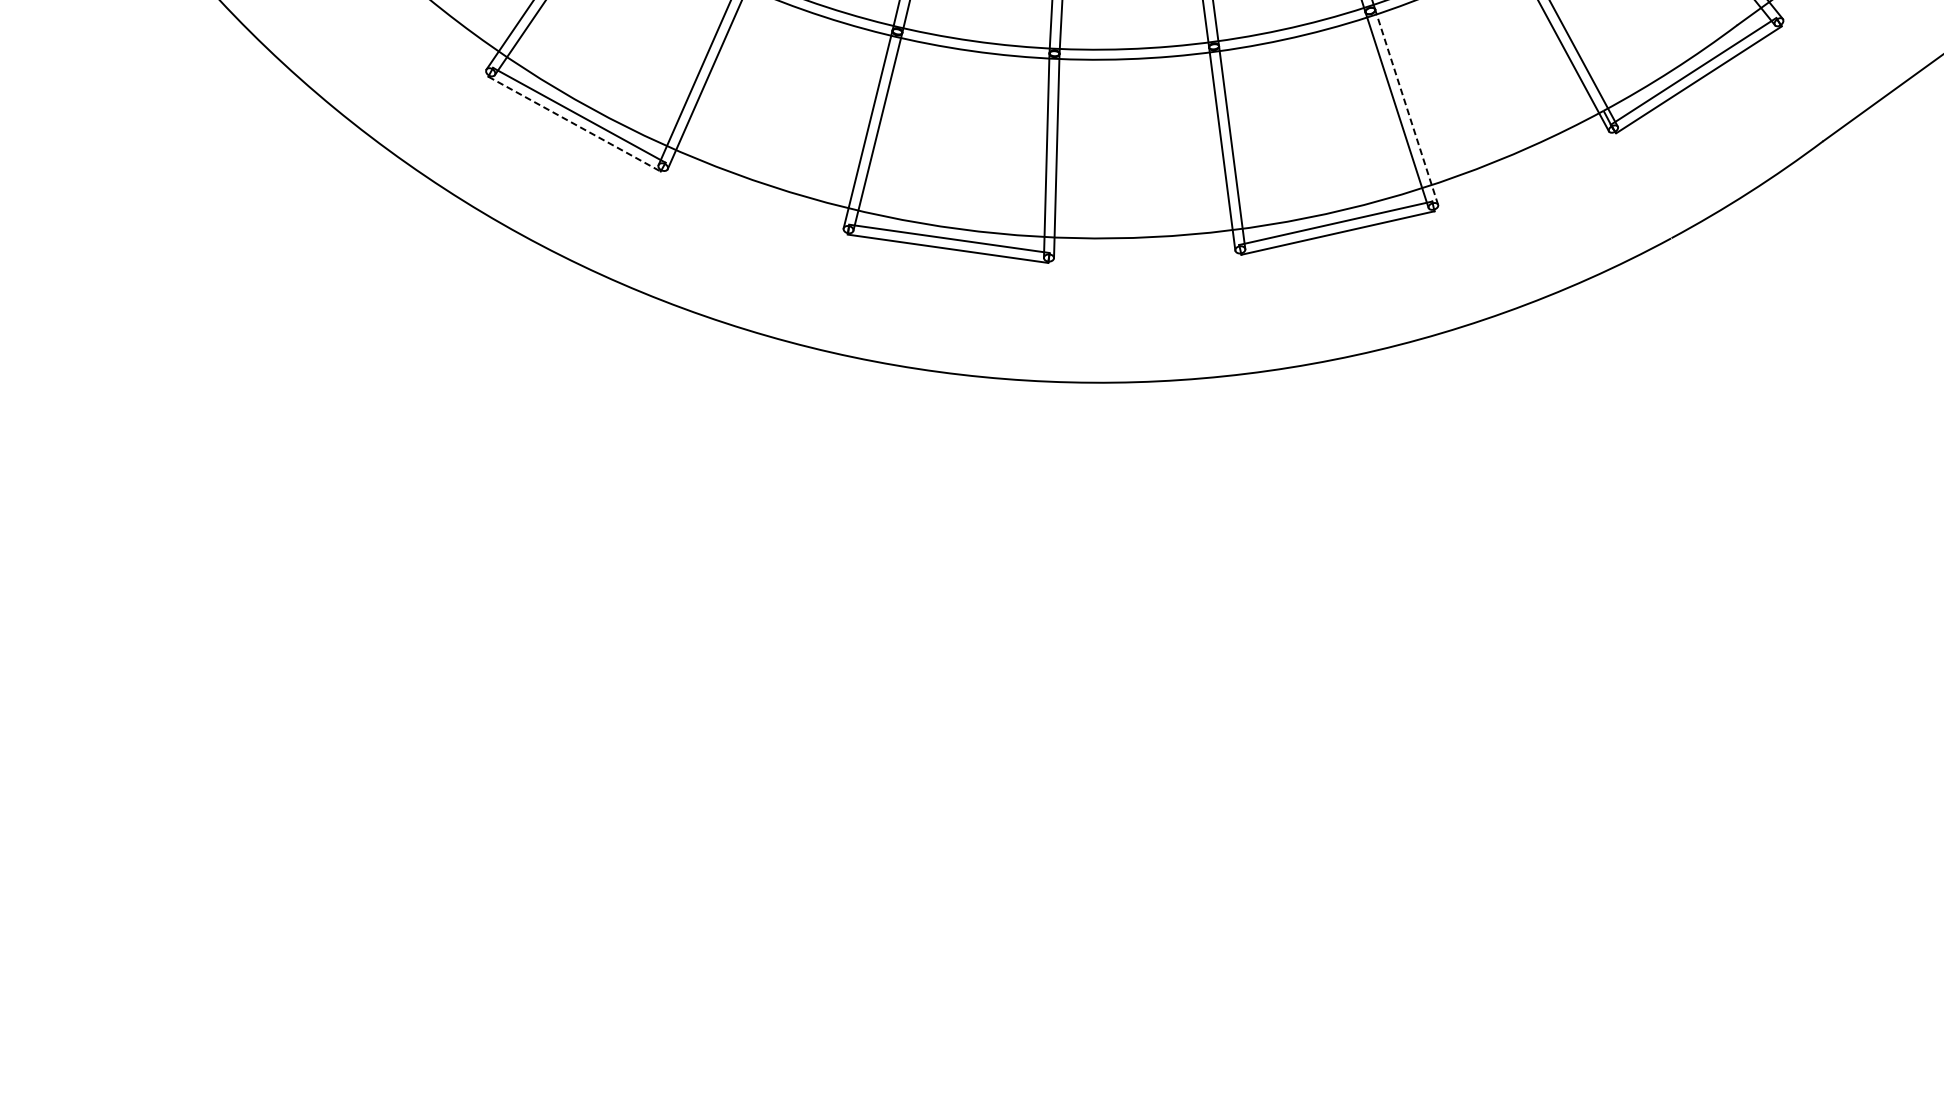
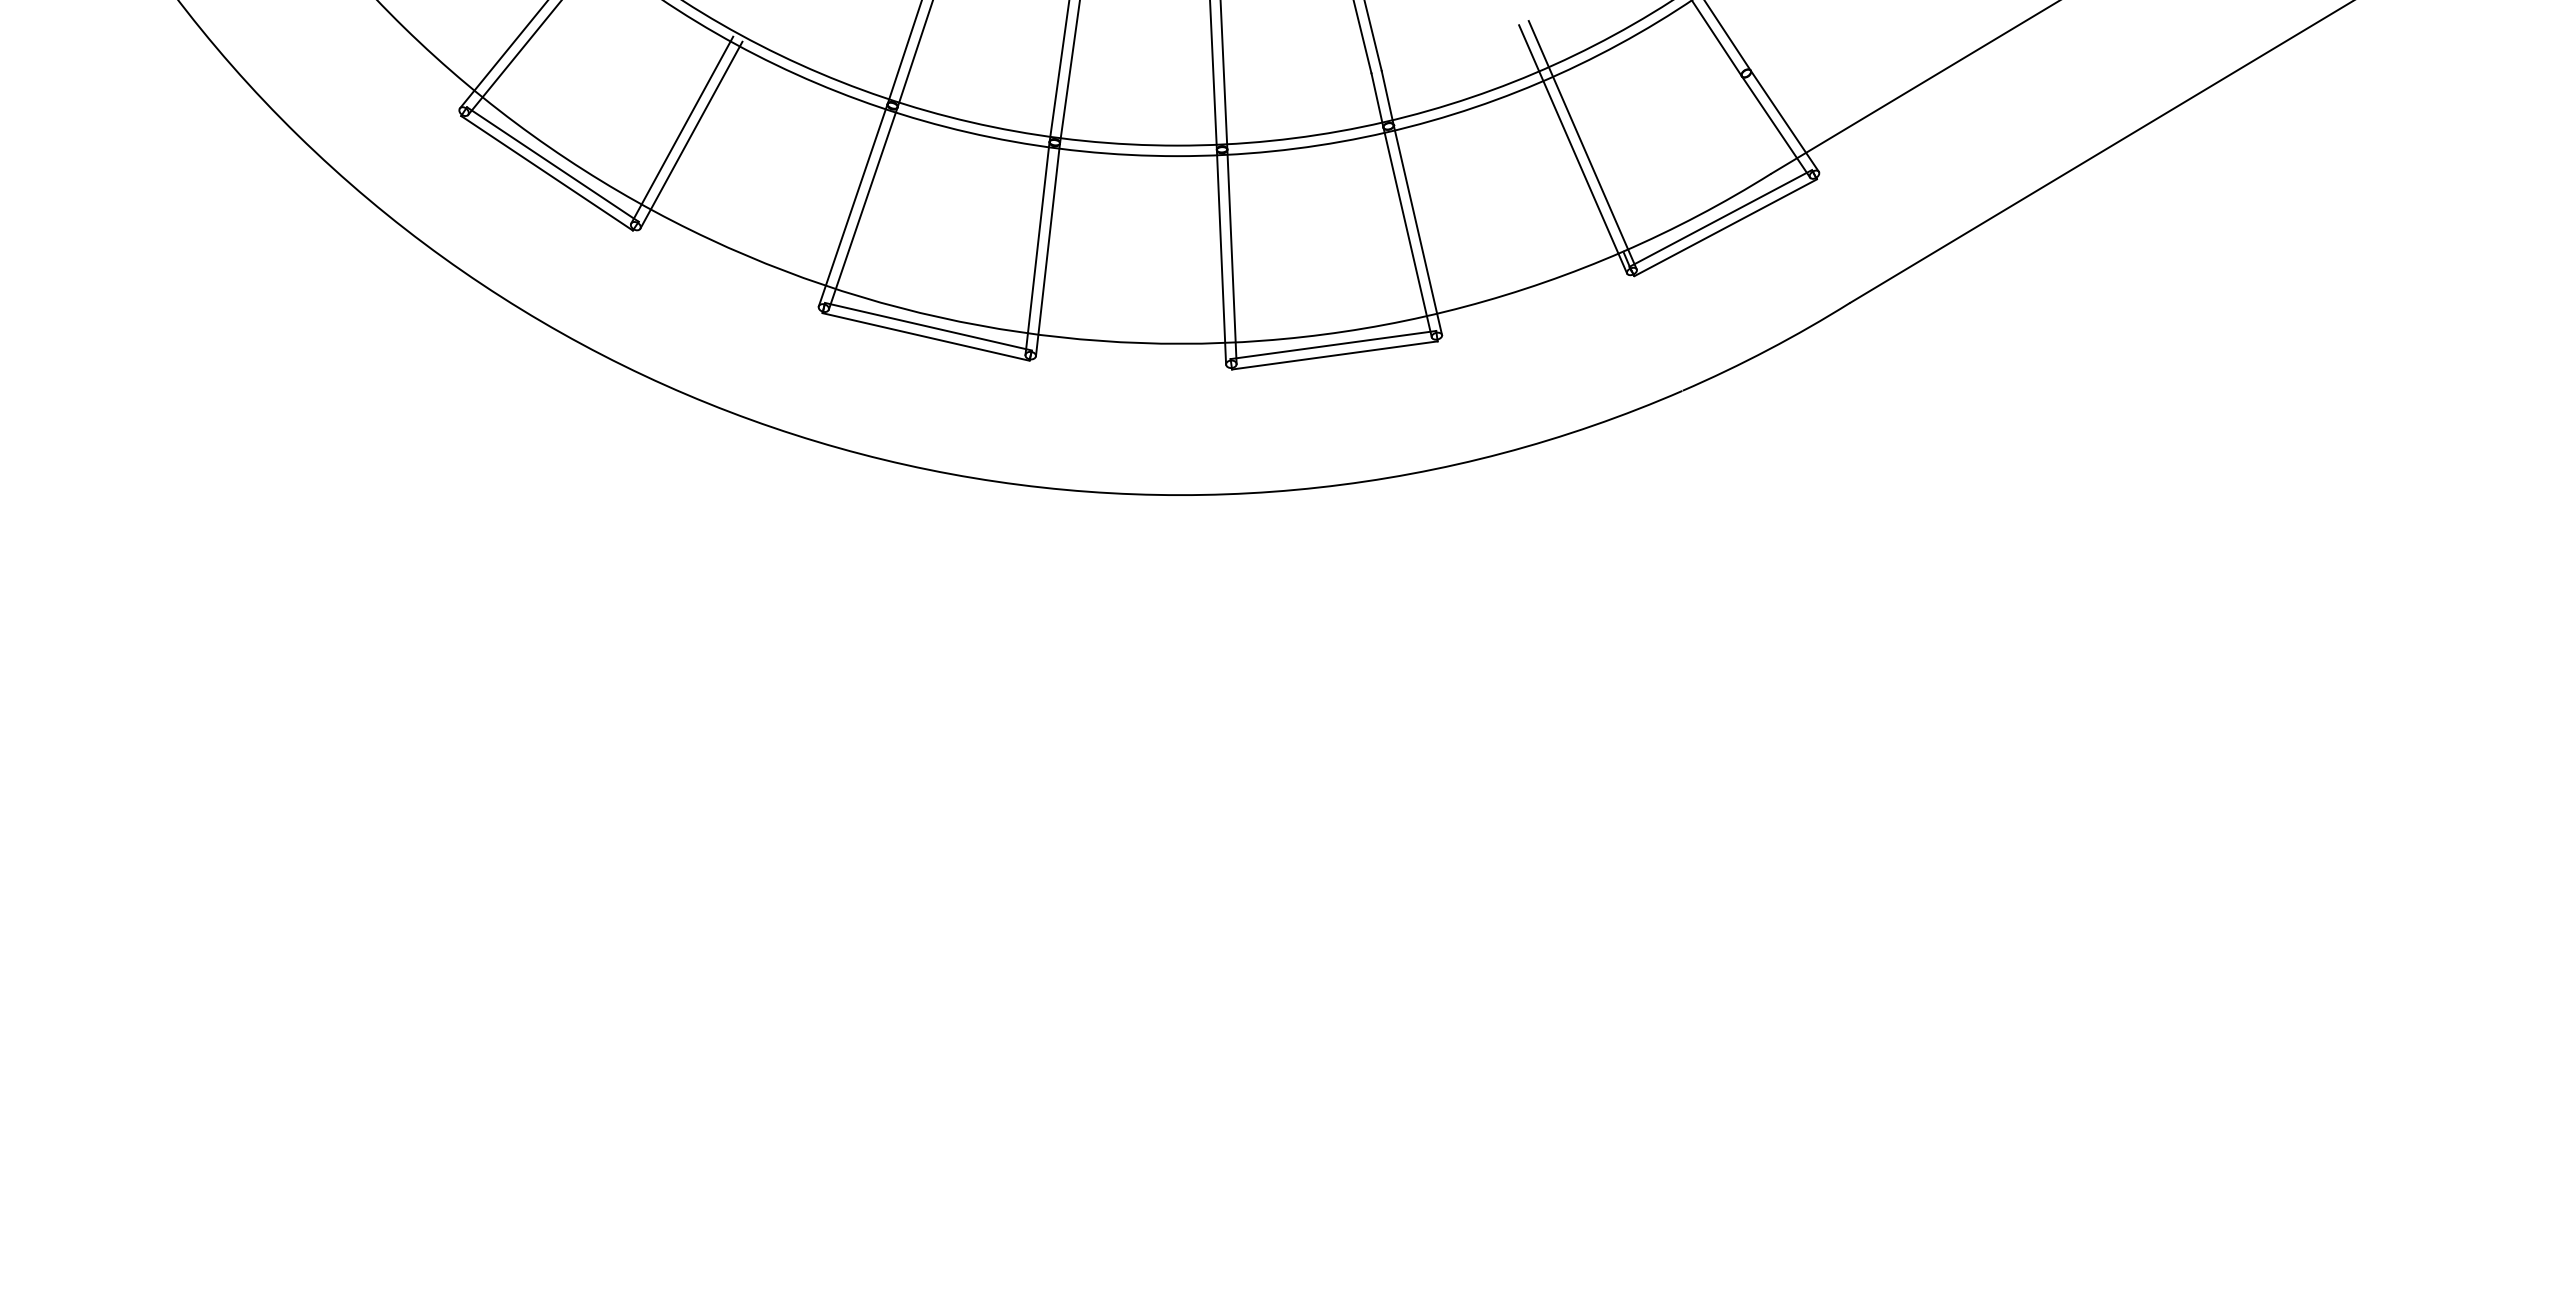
line: (1406, 107) -> (1417, 230), dashed -> solid
line: (574, 124) -> (547, 173), dashed -> solid

